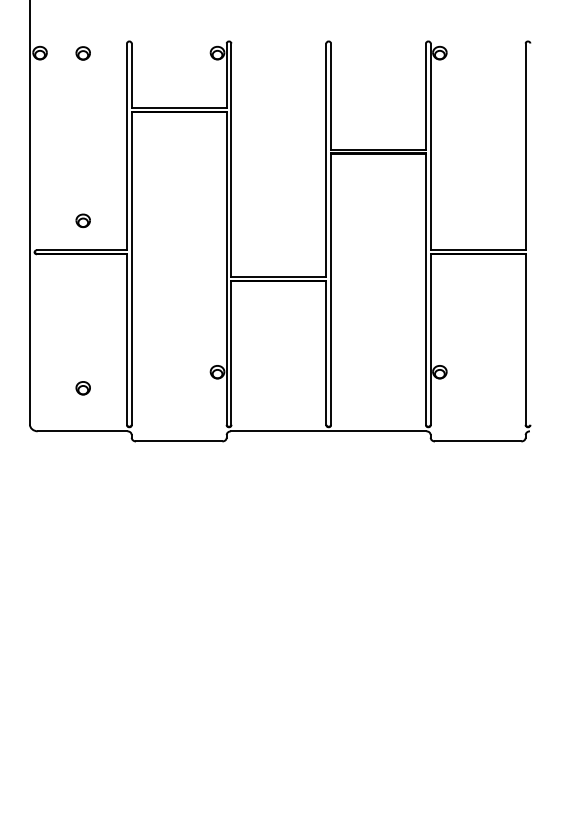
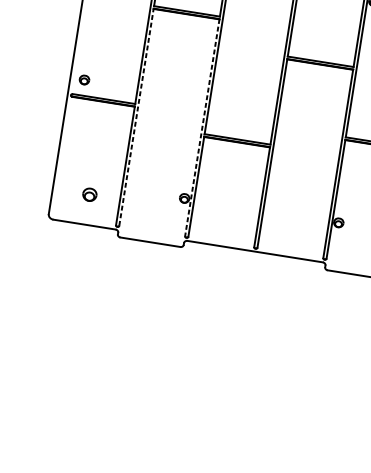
part: (82, 220) -> (84, 79), moved
line: (131, 268) -> (136, 117), solid -> dashed
line: (226, 268) -> (202, 127), solid -> dashed
part: (82, 388) -> (89, 194), size x1.4

